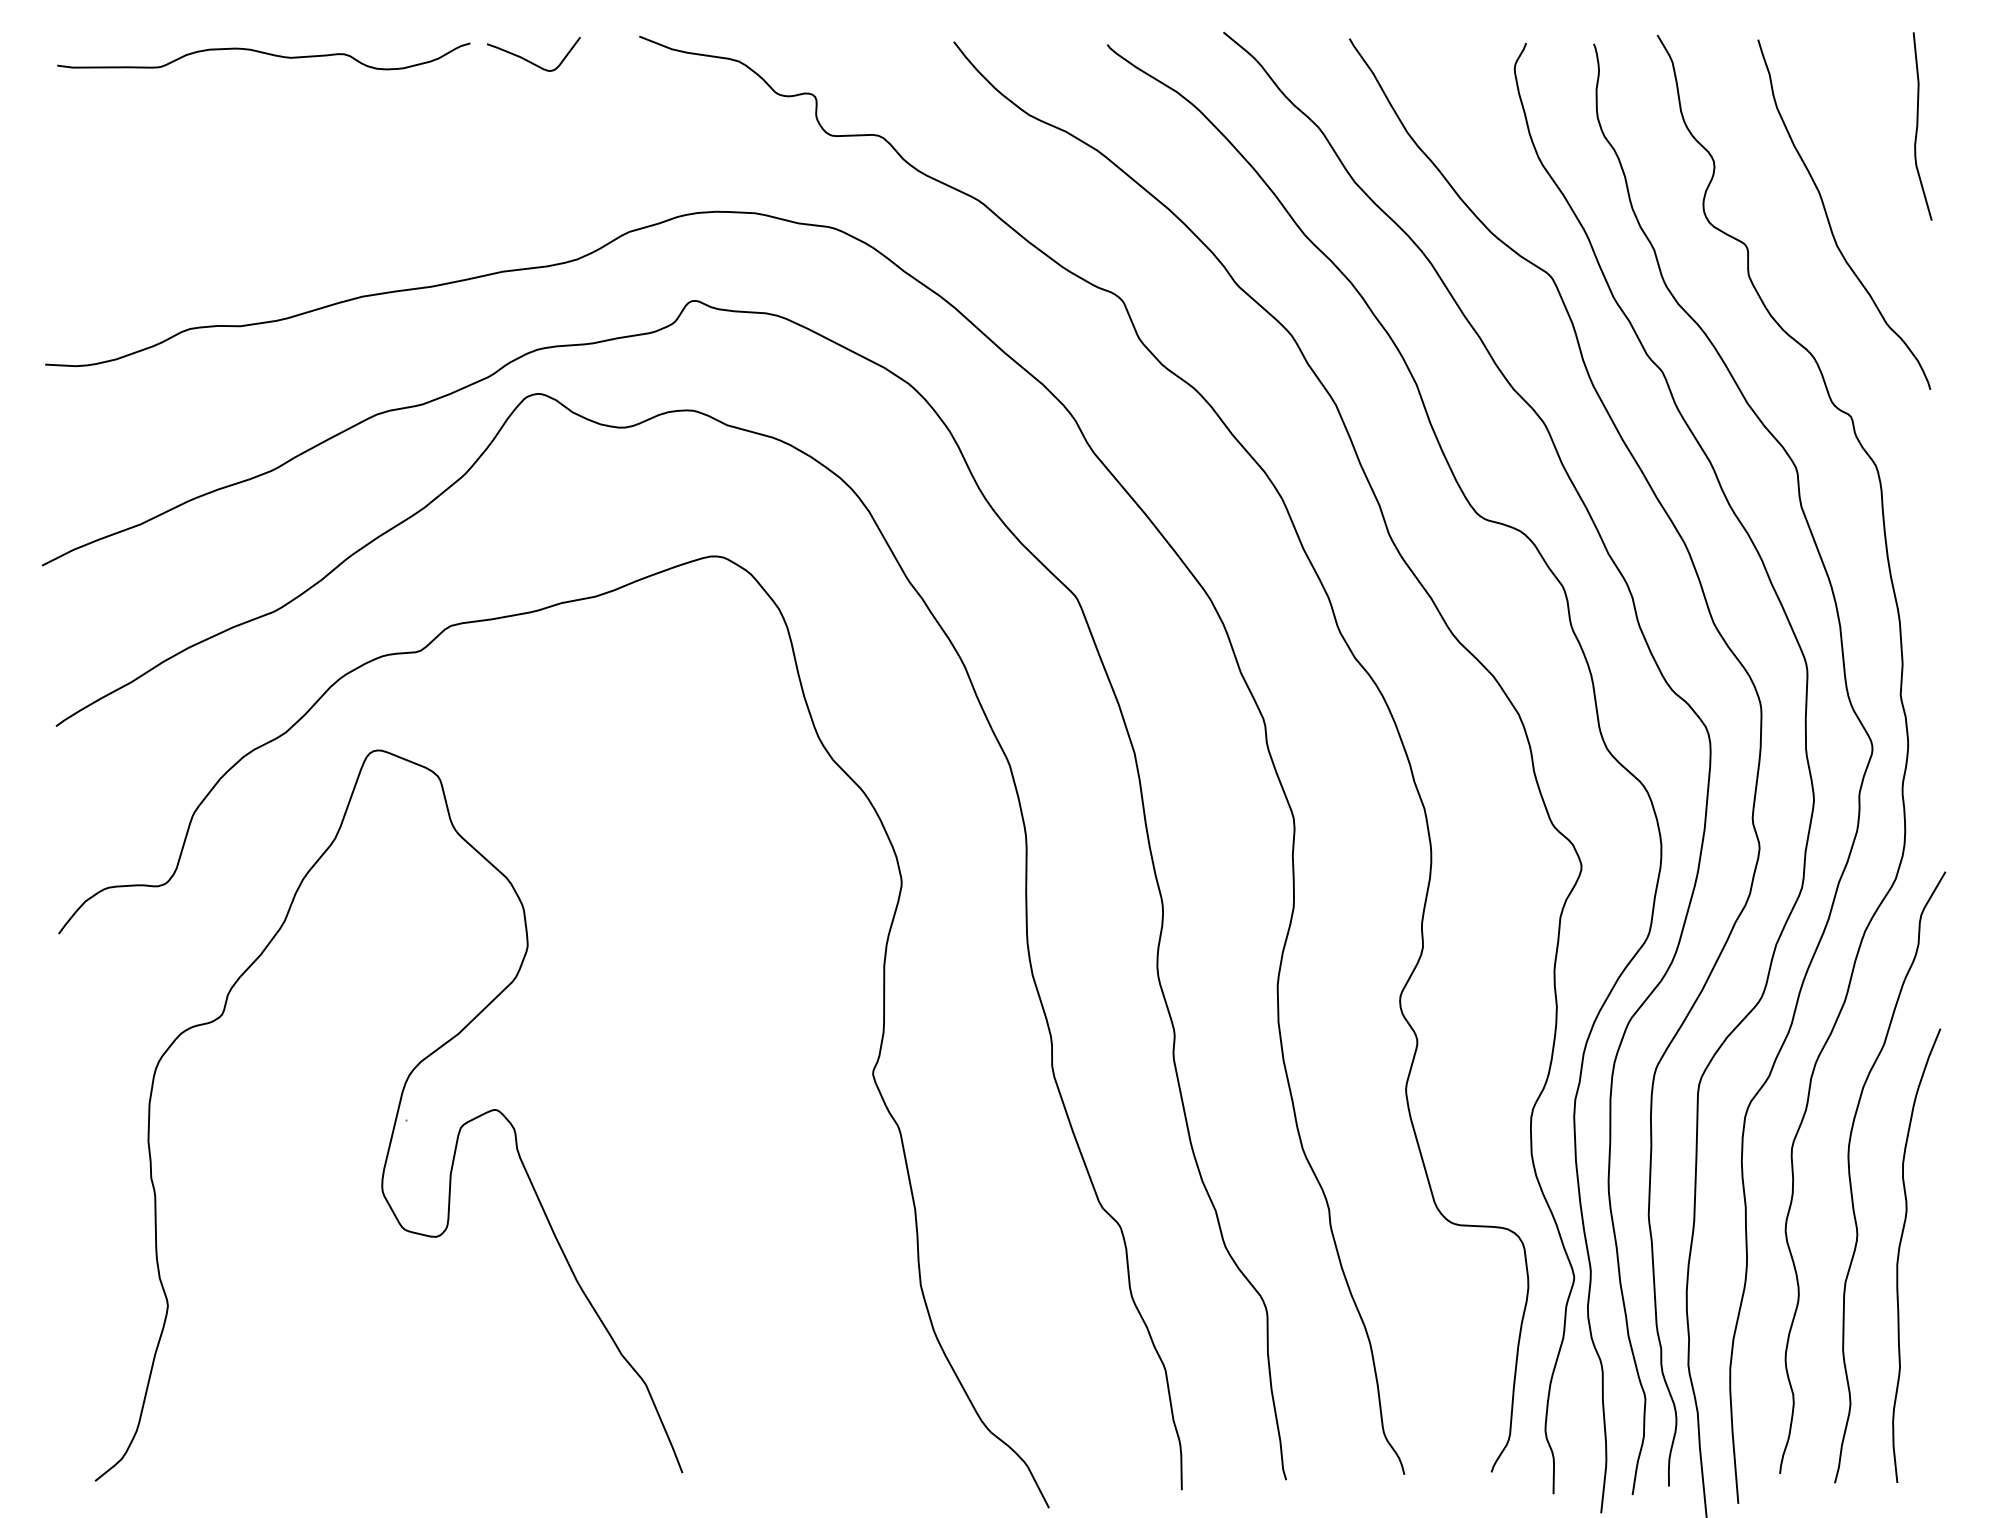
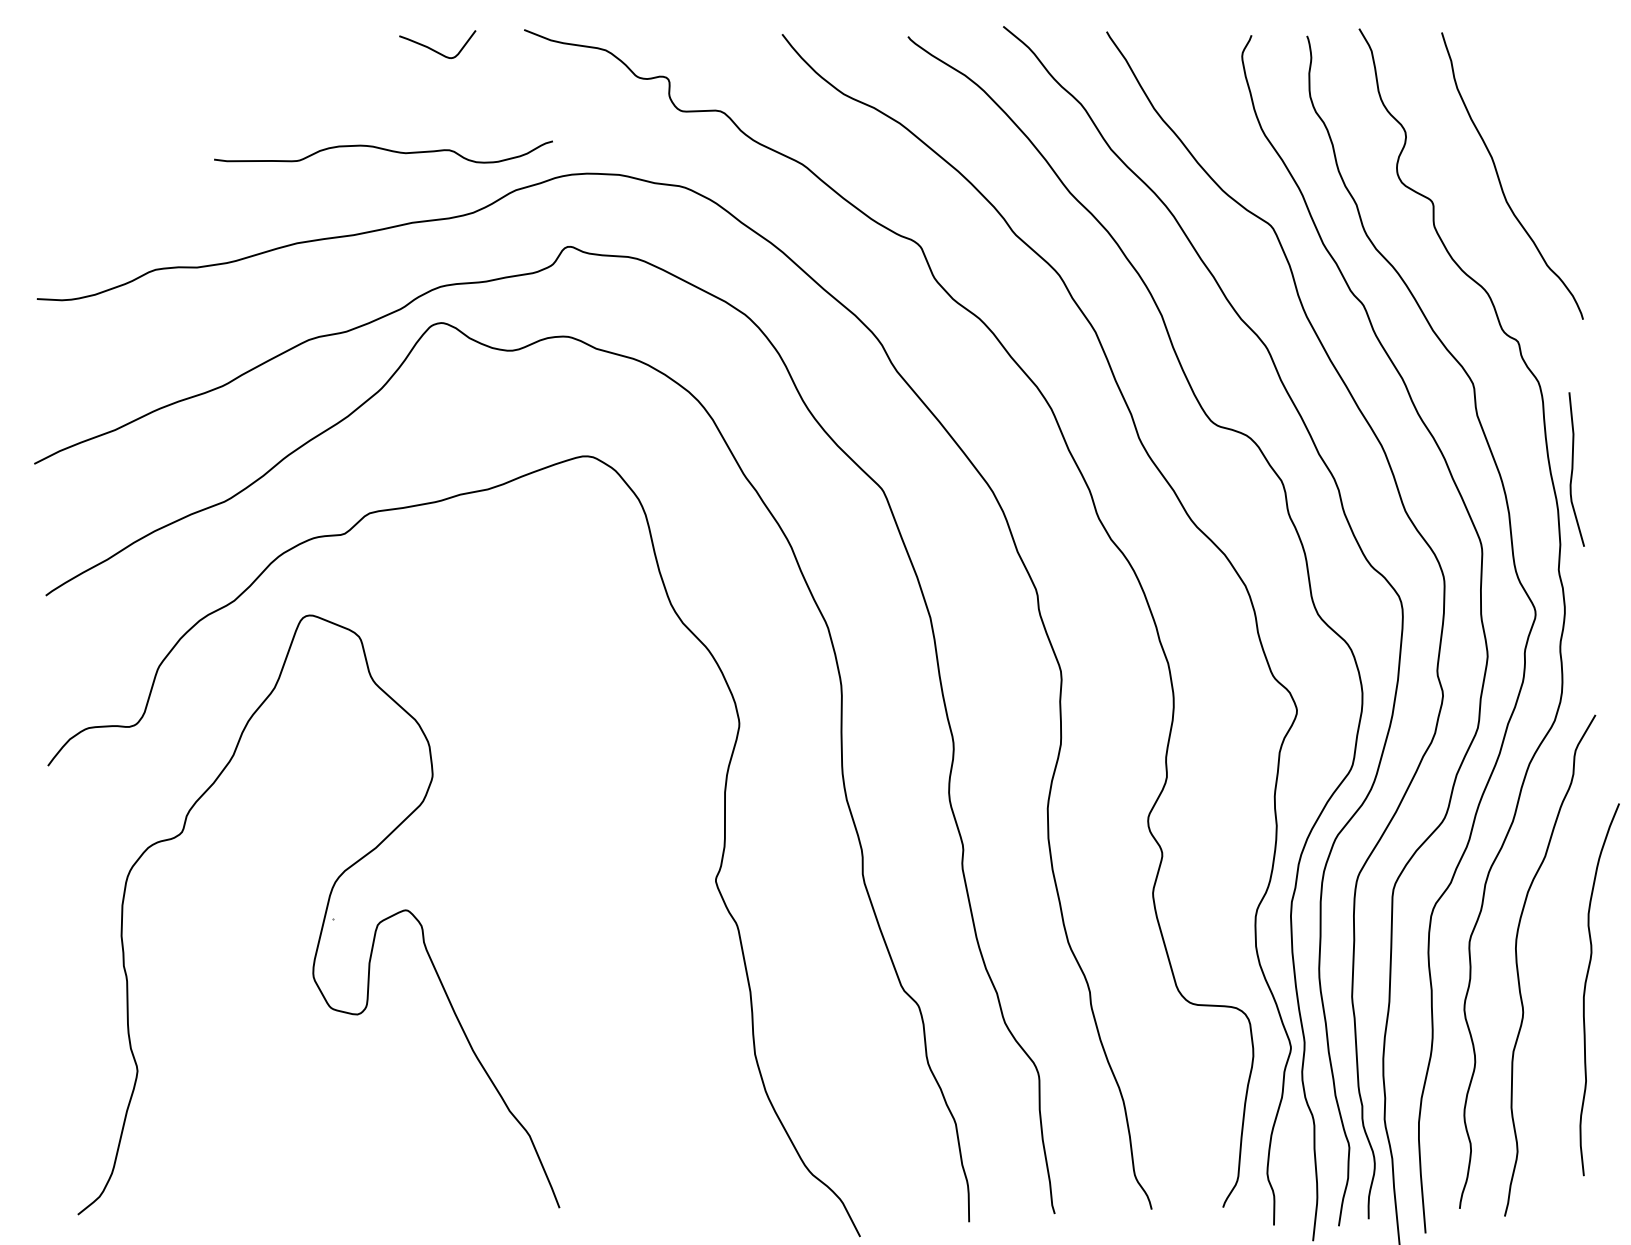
curve: (265, 54) -> (384, 150), moved
curve: (1918, 126) -> (1573, 469), moved
curve: (1899, 1255) -> (1585, 989), moved

